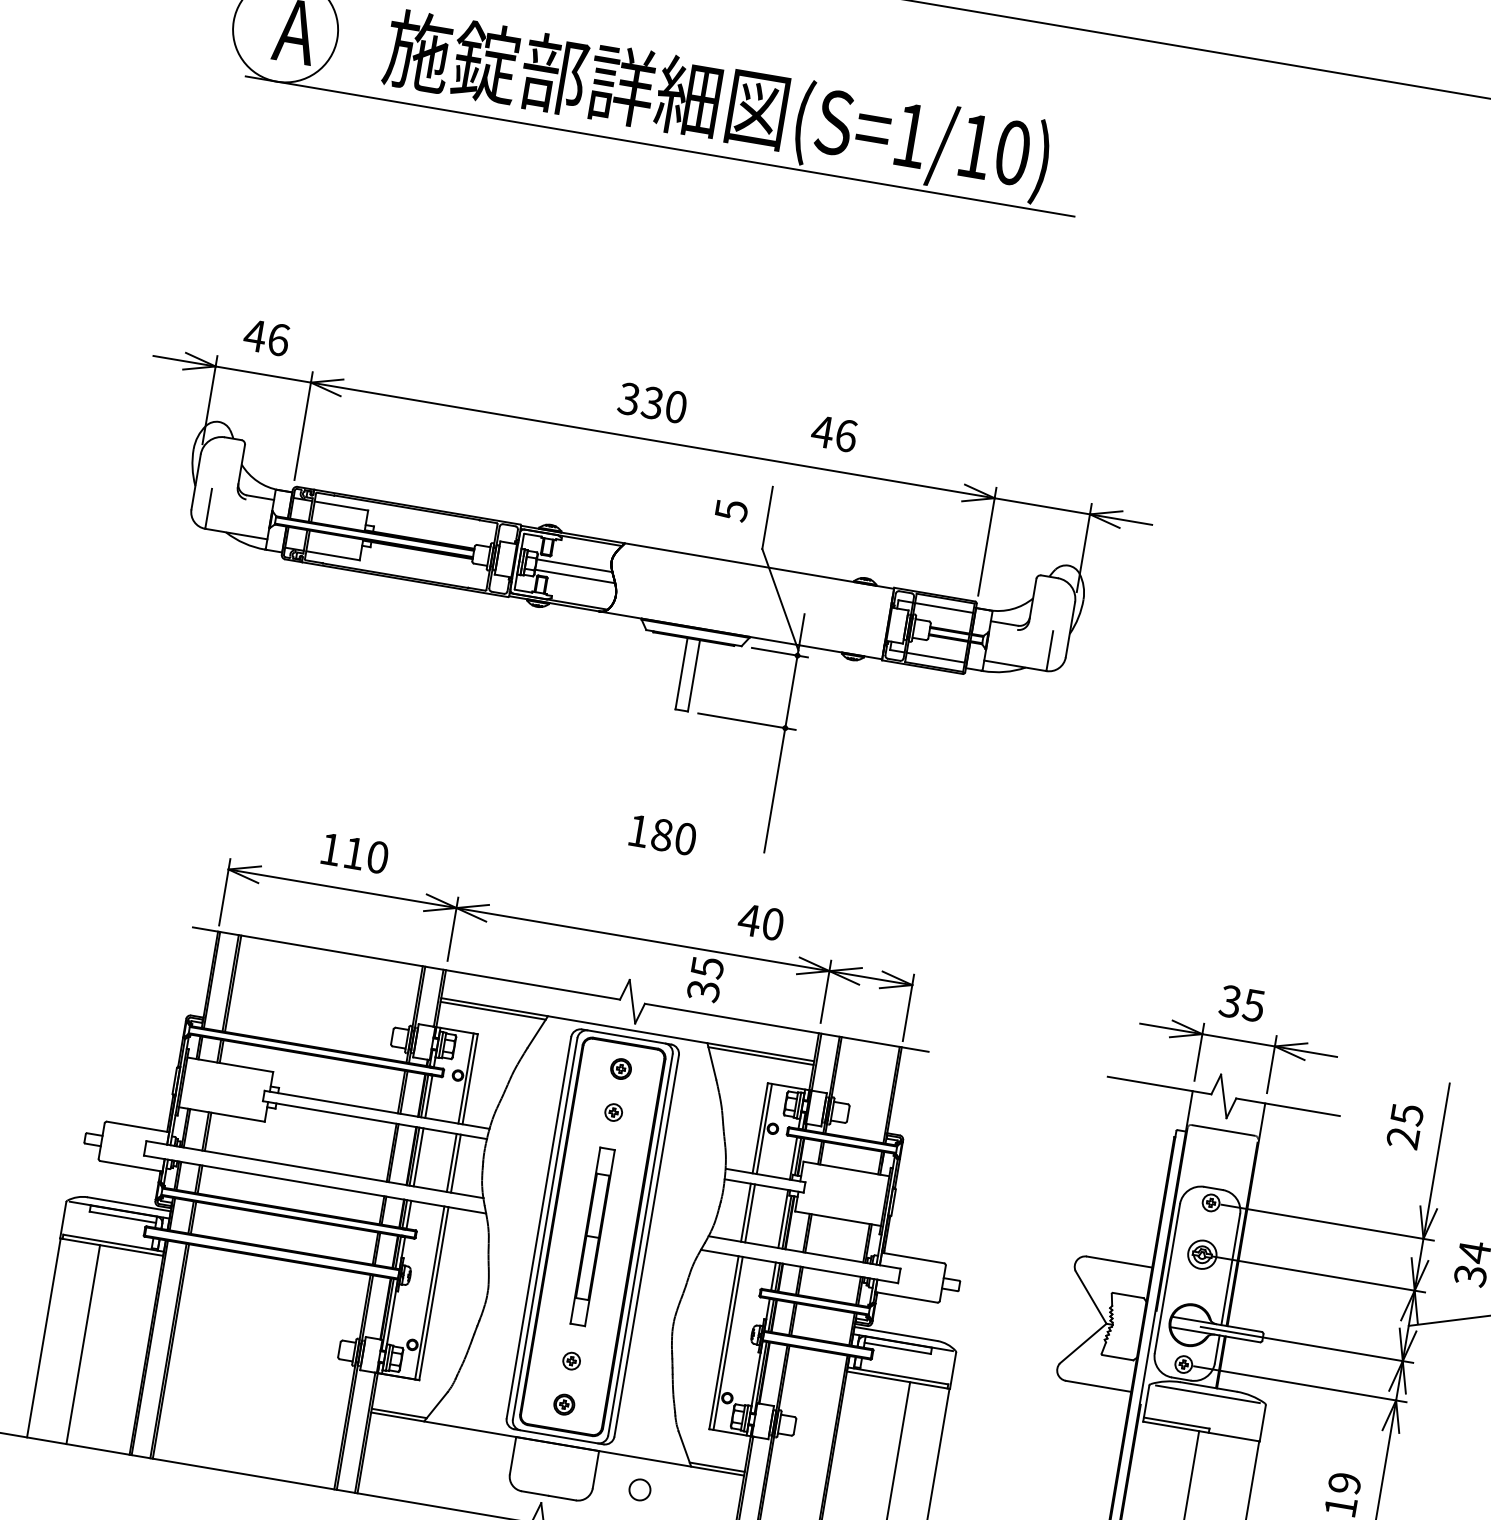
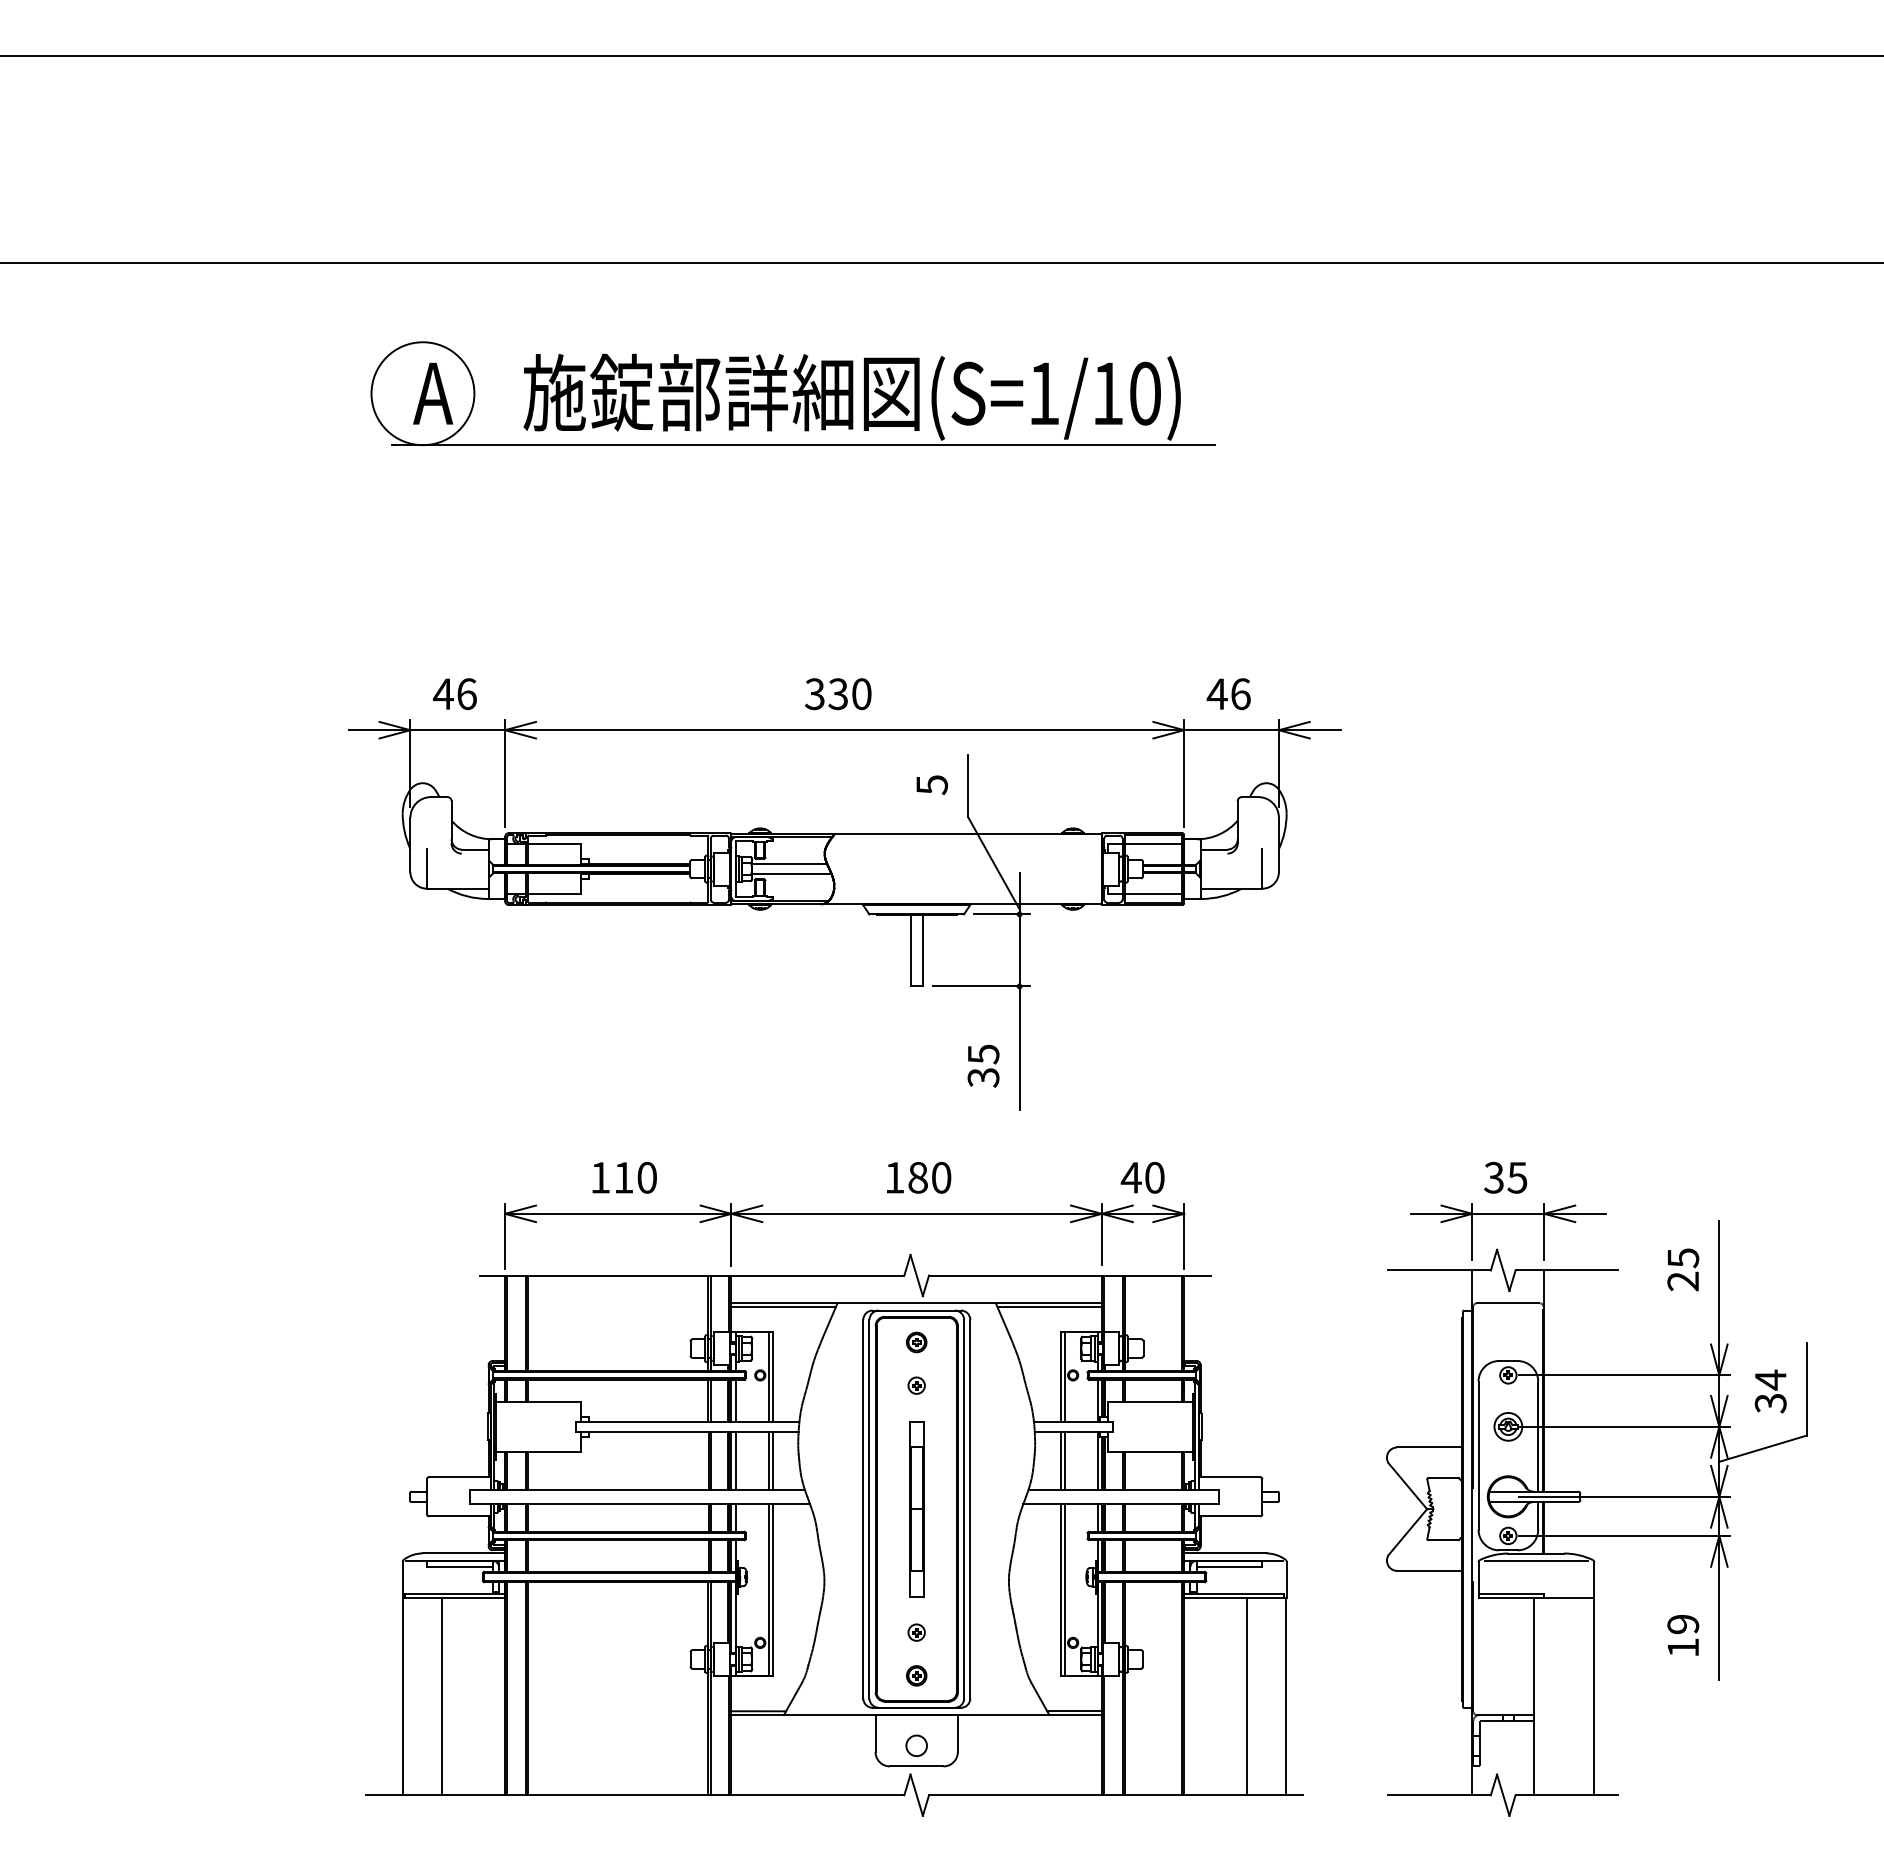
text: (833, 434) -> (1228, 694), moved
text: (663, 834) -> (919, 1177), moved
text: (760, 921) -> (1142, 1177), moved
text: (705, 978) -> (983, 1065), moved
circle: (639, 1489) -> (916, 1745), moved

